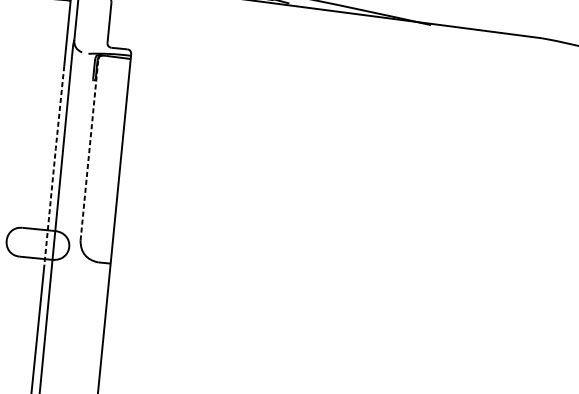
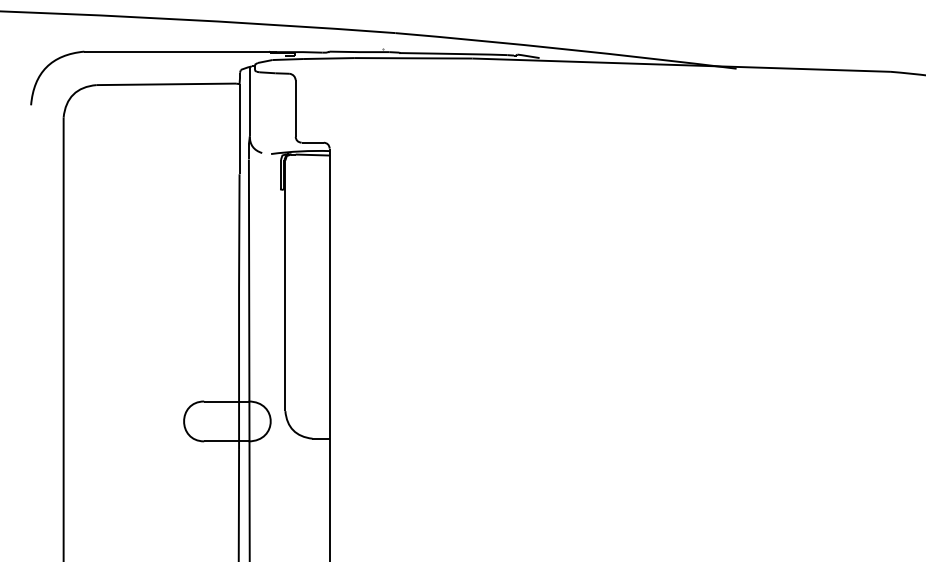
line: (89, 149) -> (285, 285), dashed -> solid
line: (54, 166) -> (239, 312), dashed -> solid

